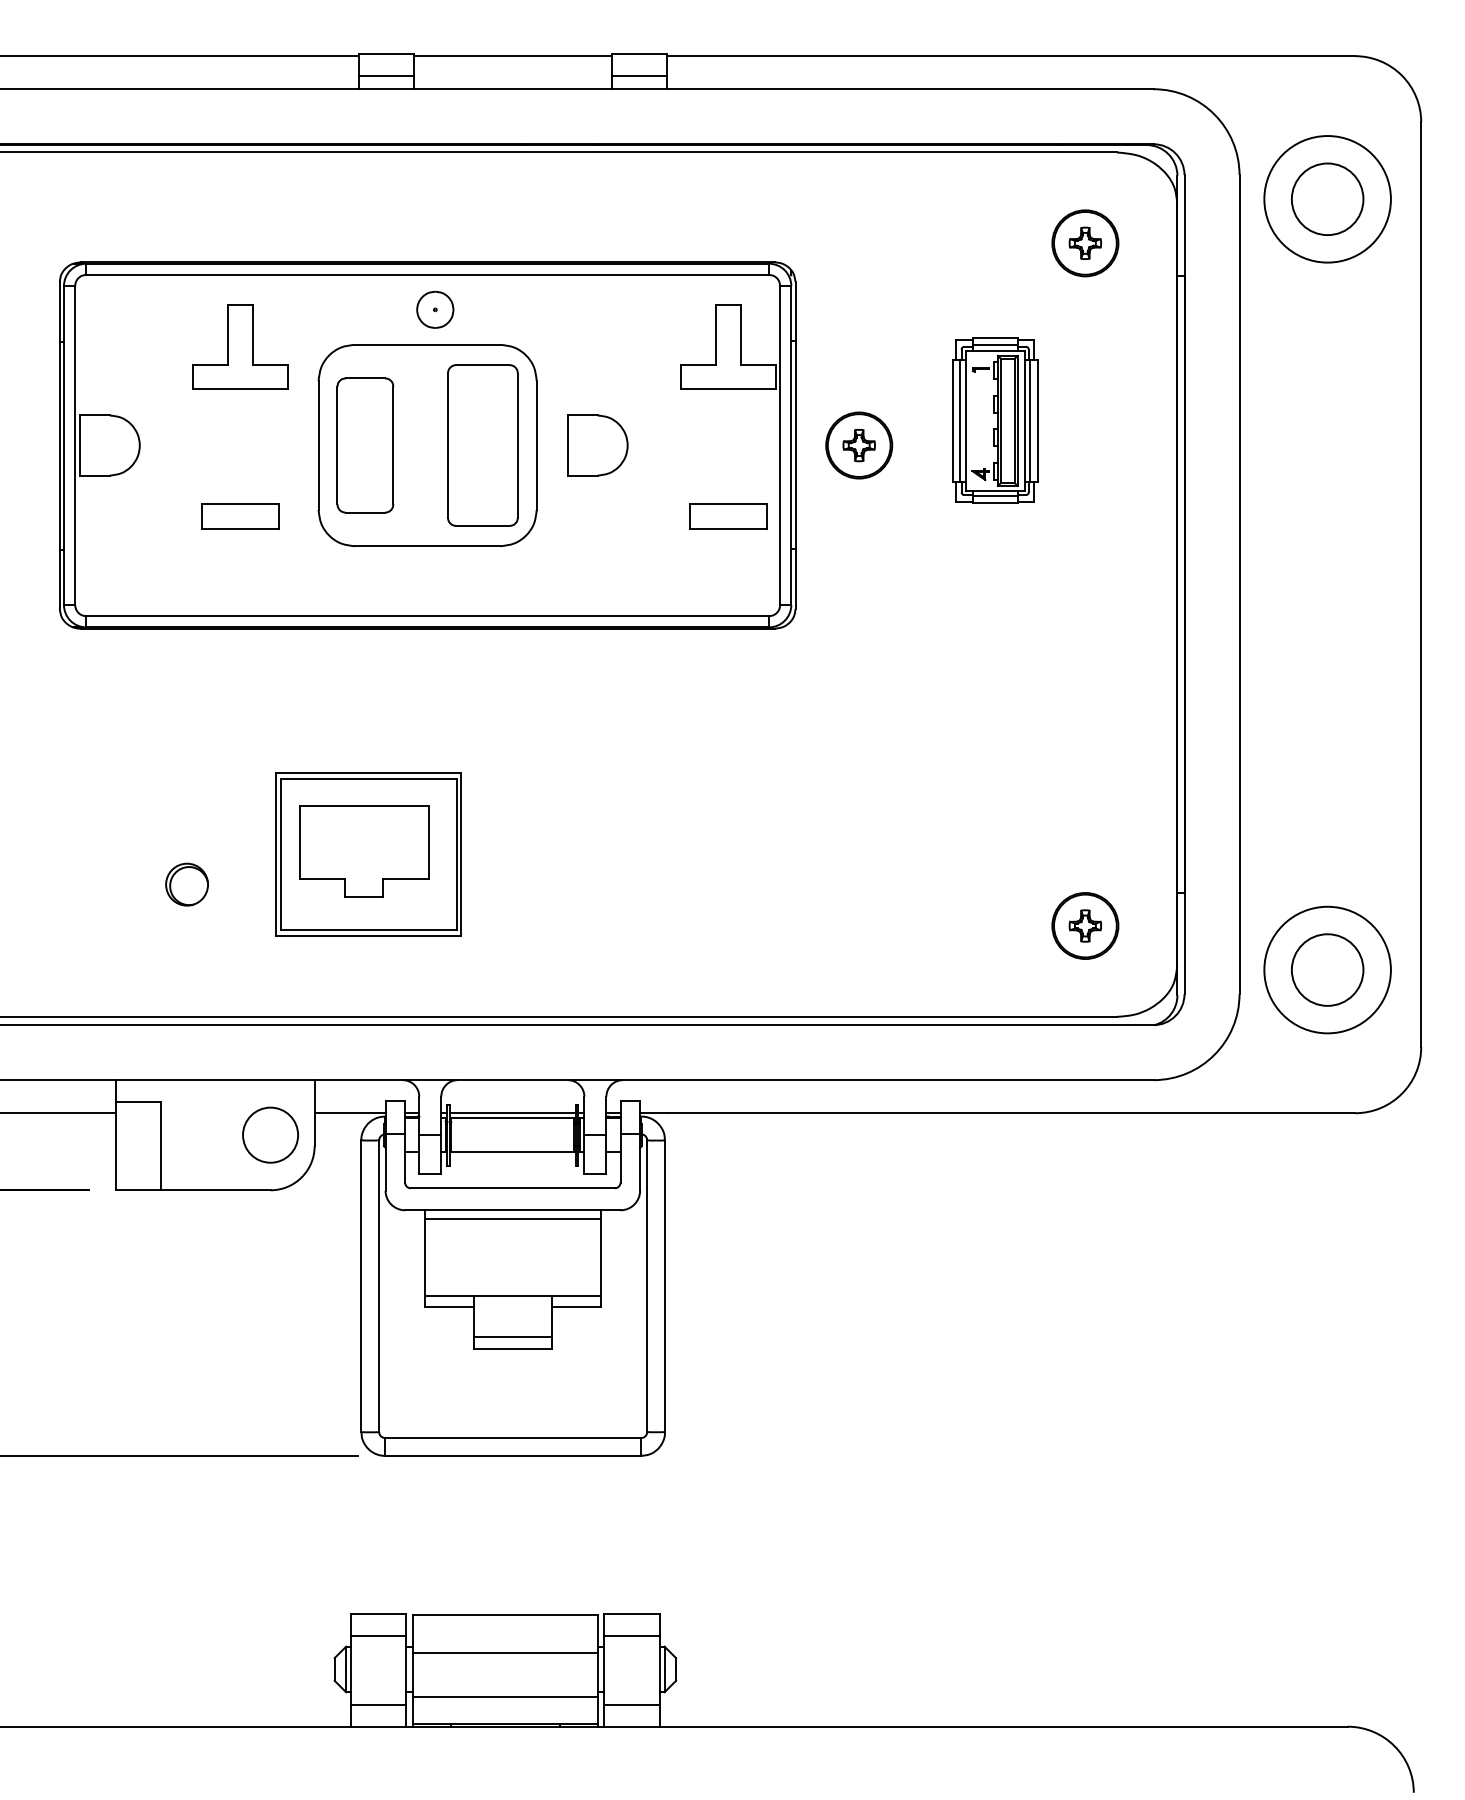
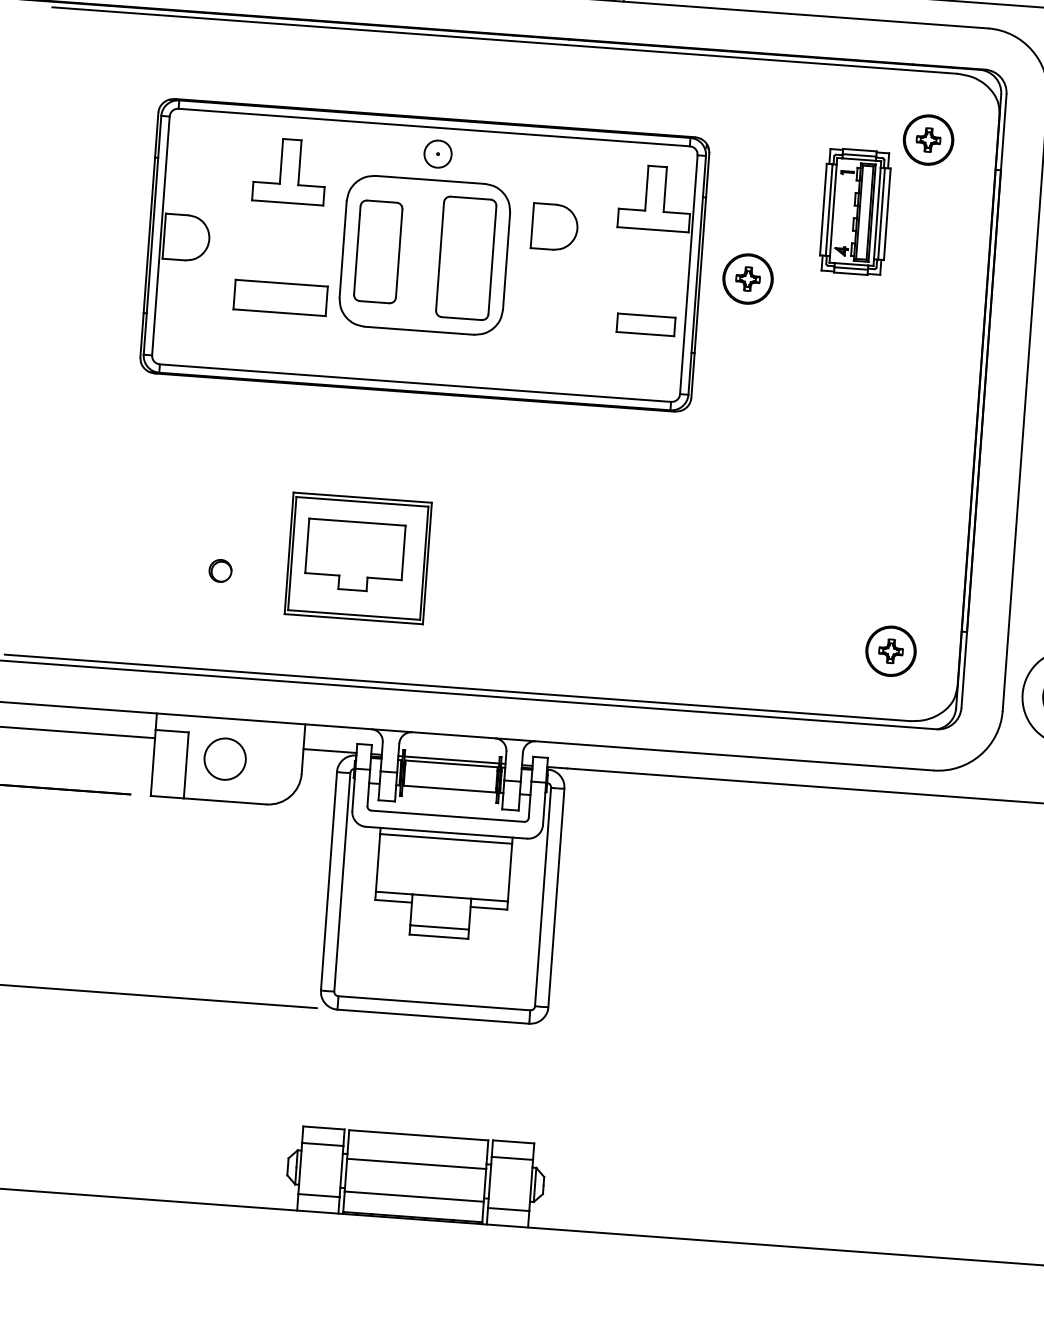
part: (995, 420) -> (855, 211), moved
part: (597, 445) -> (554, 227), moved
part: (240, 516) -> (280, 298), size x1.6
part: (186, 884) -> (220, 570), size x0.7
circle: (270, 1134) -> (225, 758), moved

